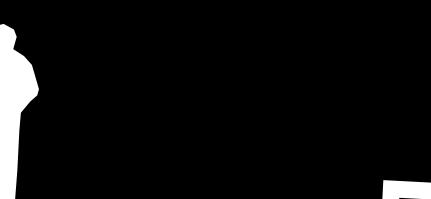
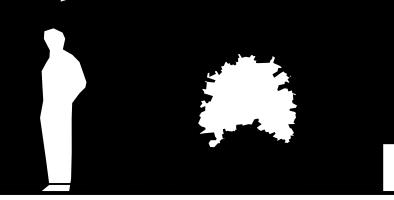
fill: (226, 120) -> (247, 100), removed

